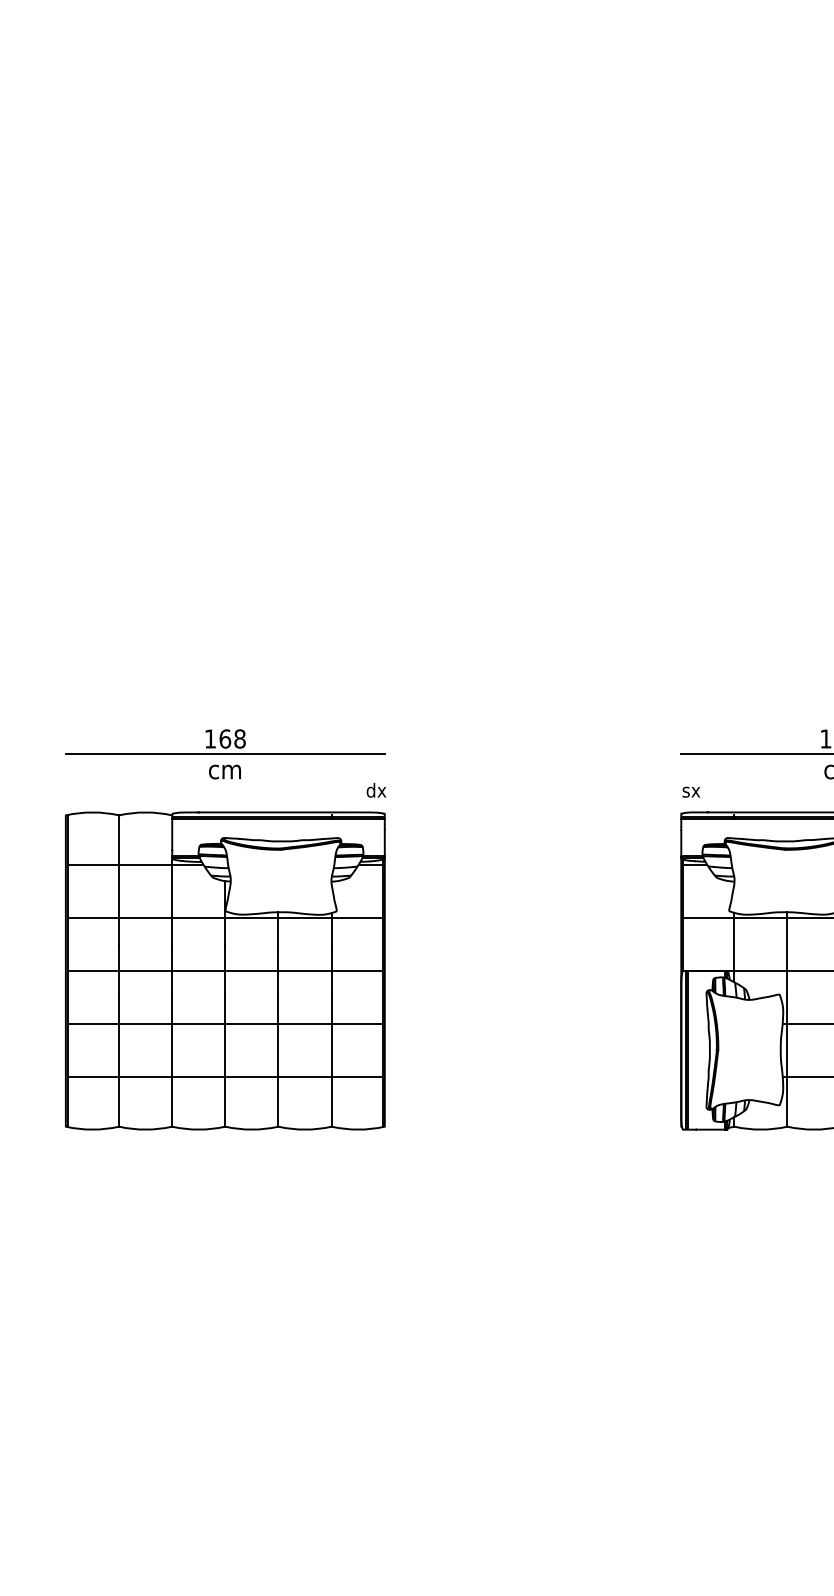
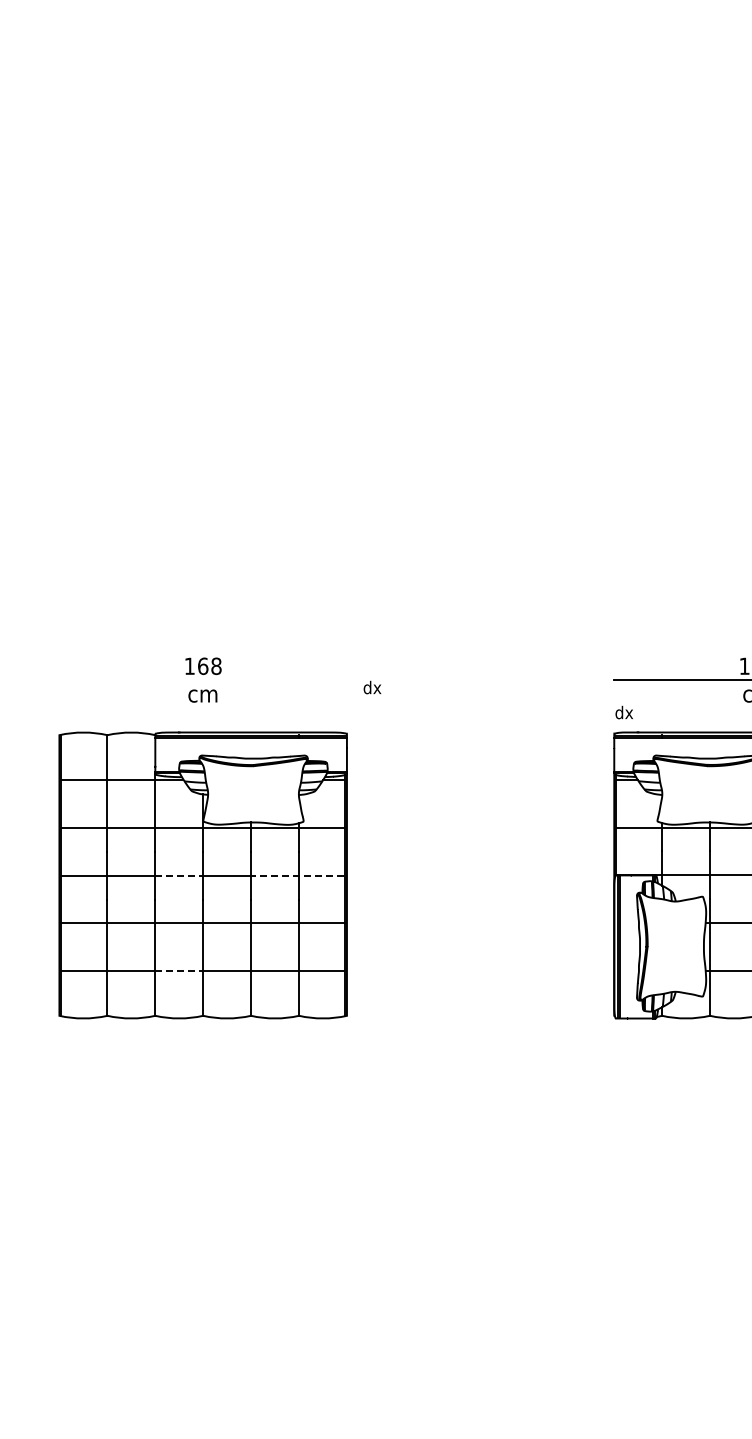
line: (224, 754) -> (202, 680), removed
text: (376, 790) -> (372, 687), moved
text: (691, 790) -> (623, 712), sx -> dx
line: (199, 971) -> (179, 875), solid -> dashed
line: (329, 971) -> (297, 875), solid -> dashed
line: (199, 1077) -> (179, 971), solid -> dashed

